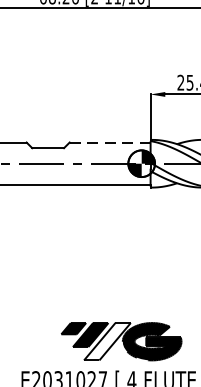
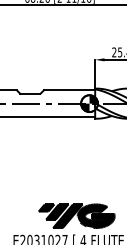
line: (109, 142) -> (69, 90), dashed -> solid
fill: (106, 342) -> (67, 216), added

